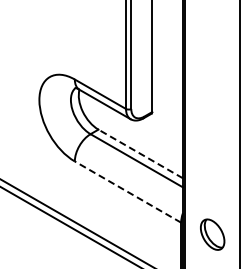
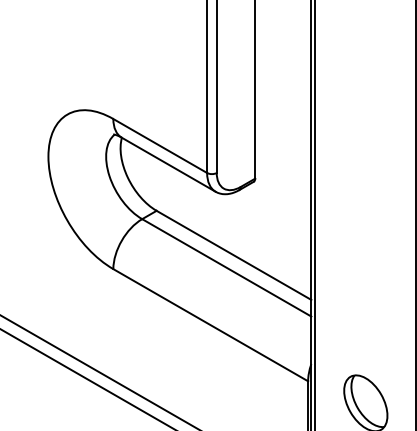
line: (140, 153) -> (233, 254), dashed -> solid
line: (127, 191) -> (209, 324), dashed -> solid

